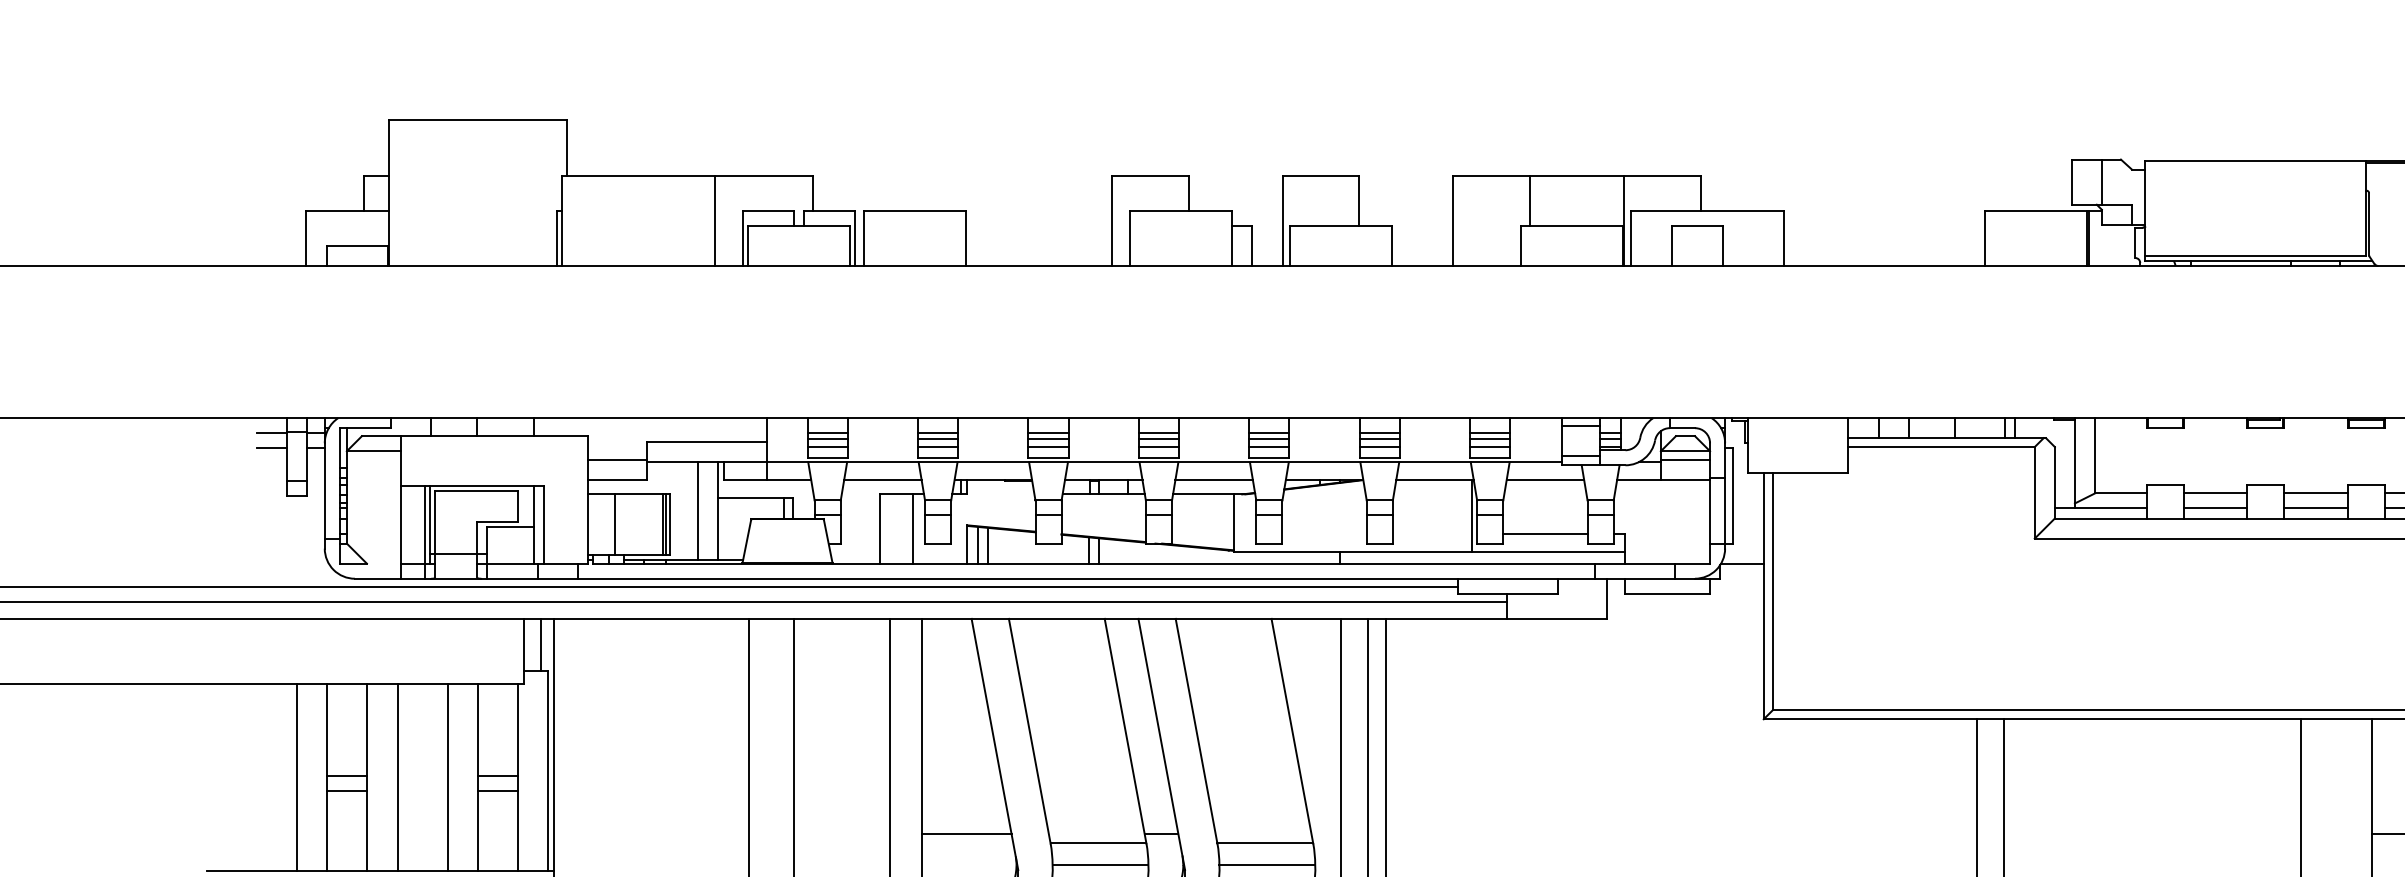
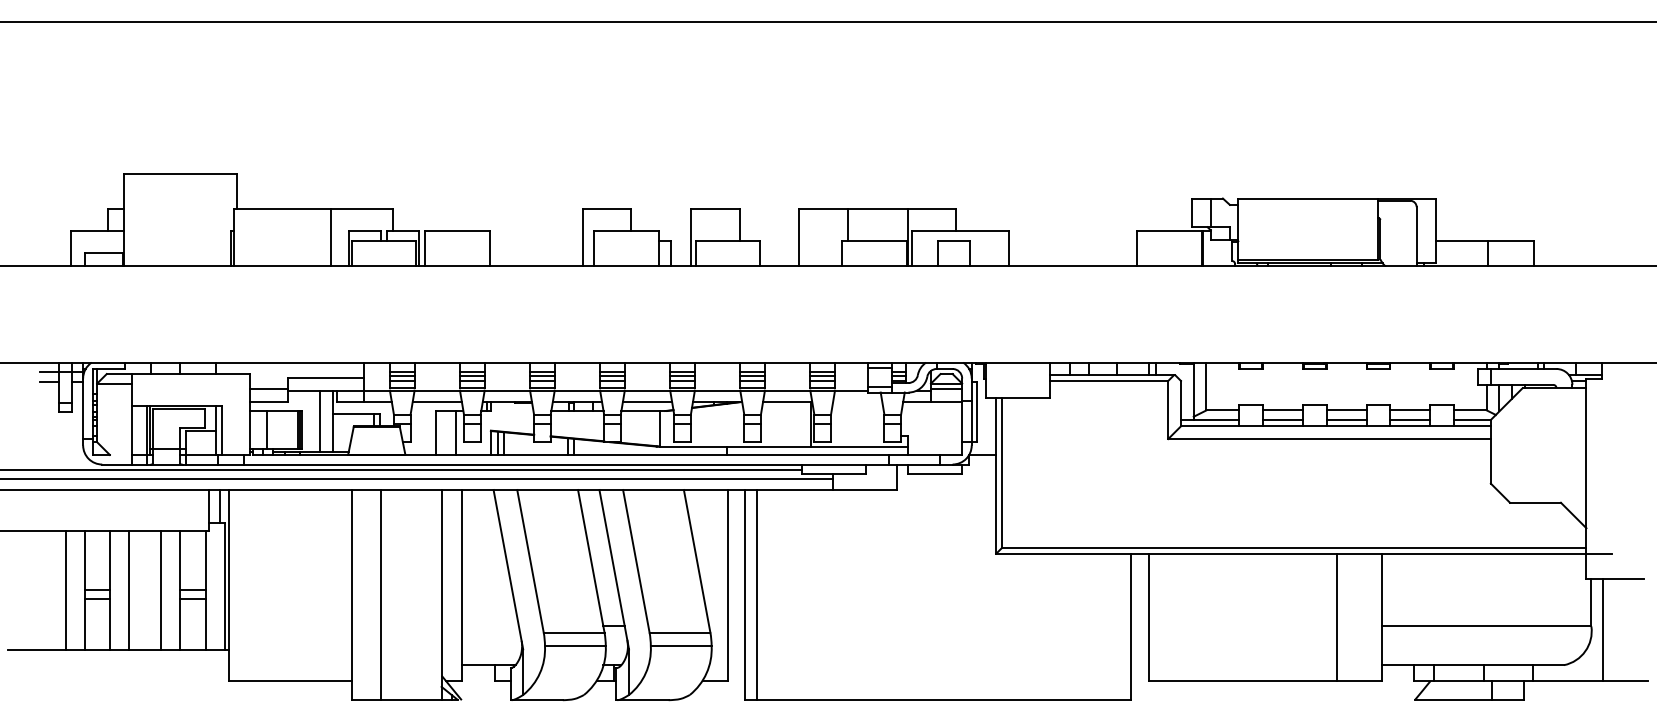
line: (1545, 480) -> (857, 402), removed
line: (1545, 532) -> (857, 435), removed
line: (966, 833) -> (490, 626), removed

